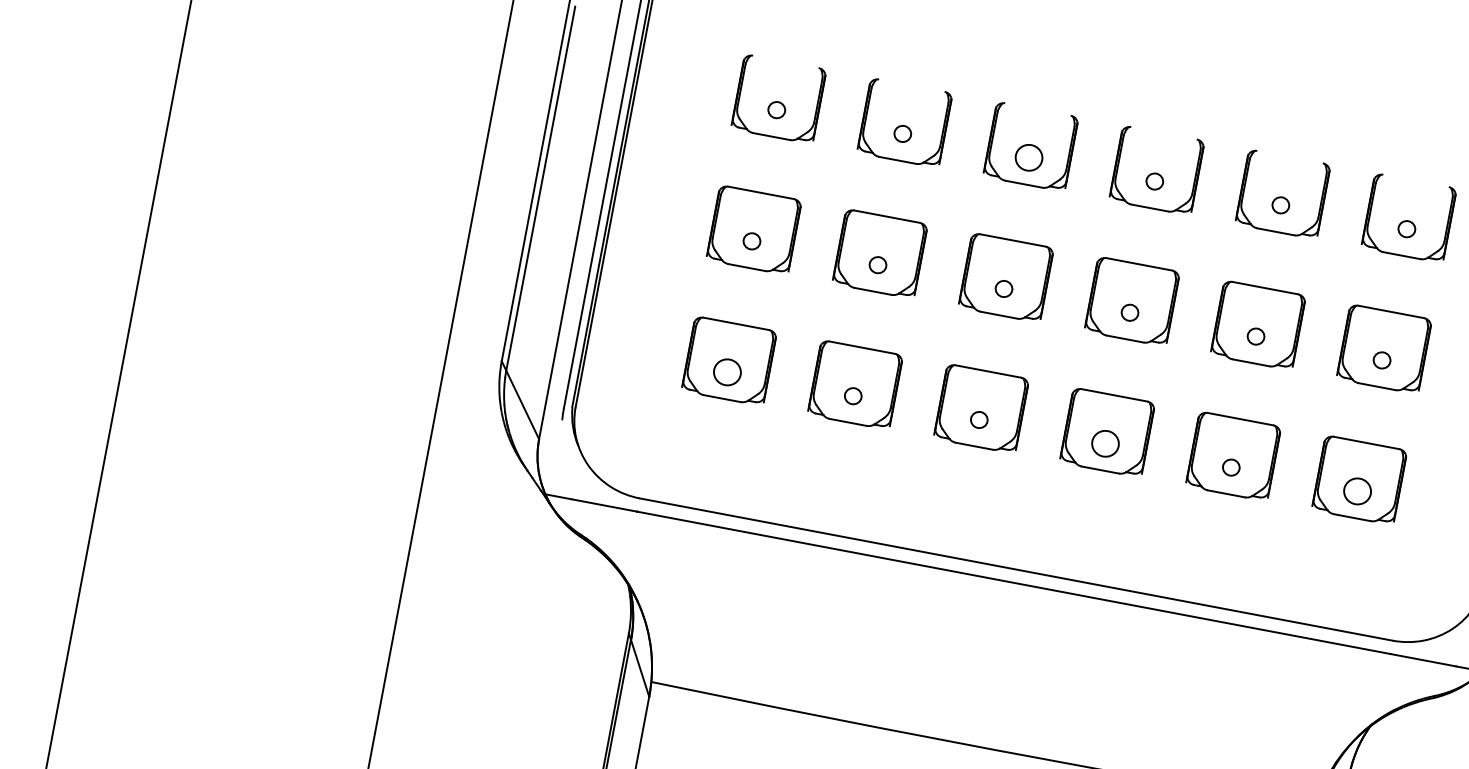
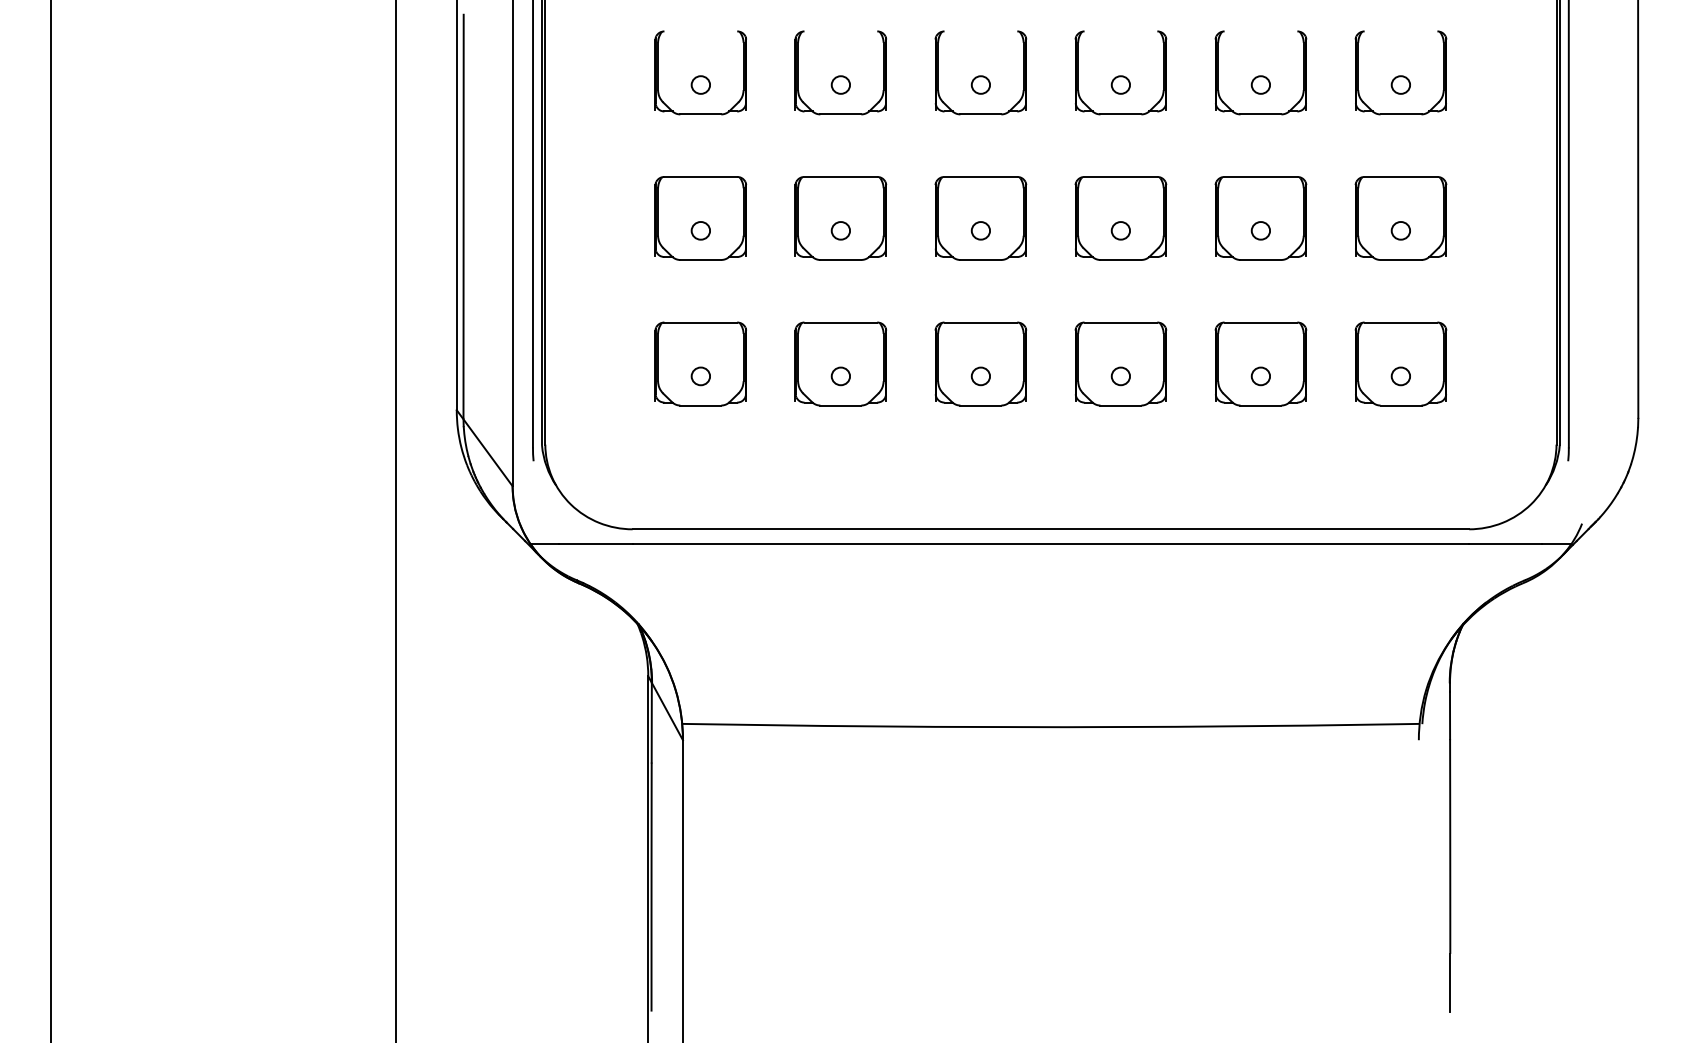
part: (1028, 157) -> (980, 84), size x0.62
part: (726, 372) -> (700, 376), size x0.62
part: (1104, 443) -> (1120, 376), size x0.62
part: (1356, 491) -> (1400, 376), size x0.62

